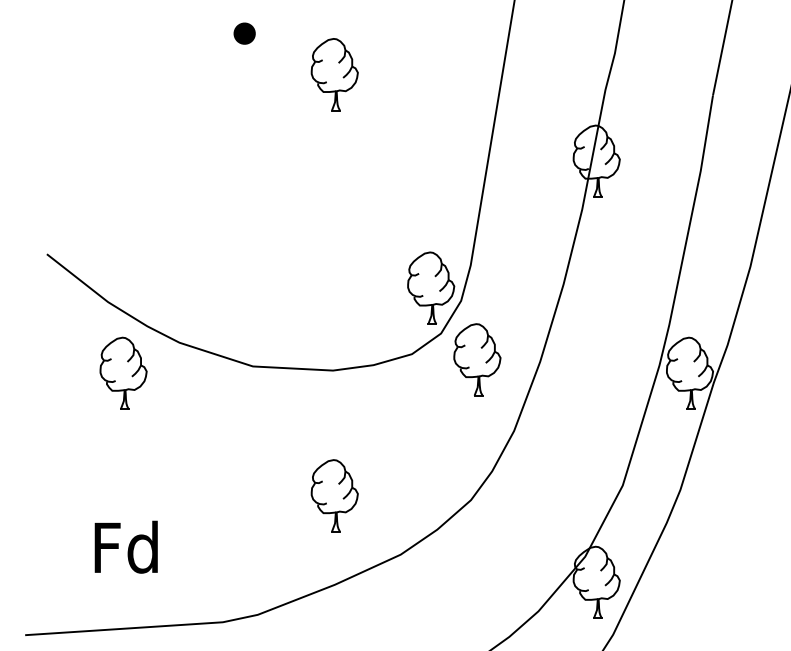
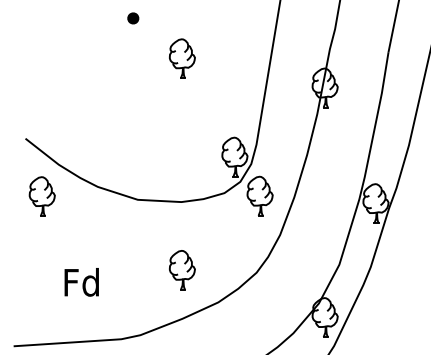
part: (334, 74) -> (182, 58), moved
part: (122, 373) -> (41, 196), moved
text: (125, 547) -> (81, 282), moved

